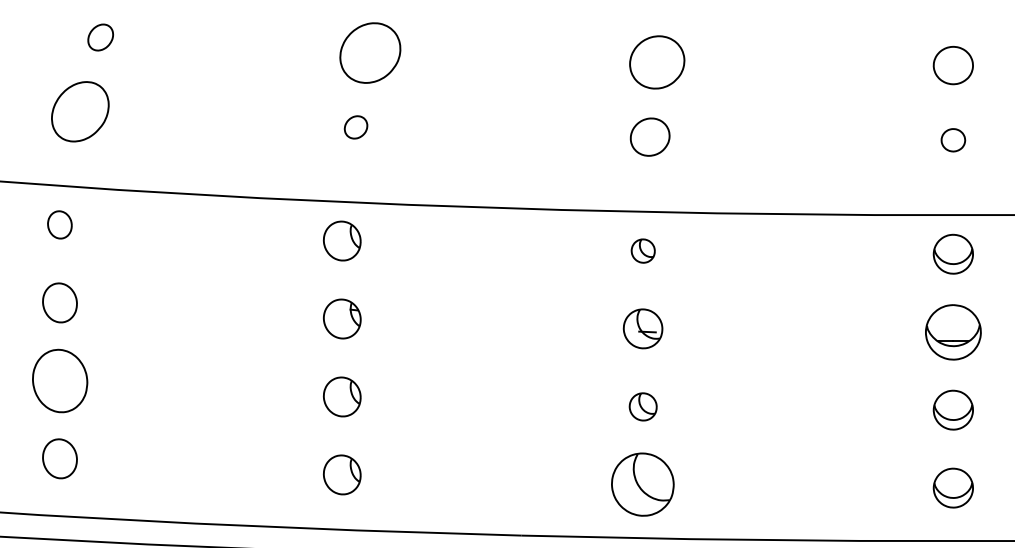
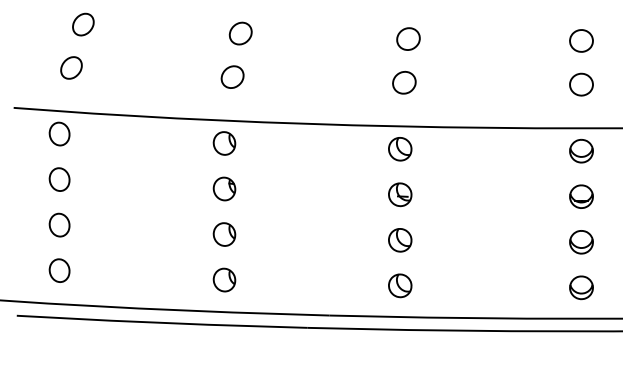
part: (100, 37) -> (83, 24), size x1.43
part: (369, 52) -> (240, 33), size x0.62
part: (657, 61) -> (408, 38), size x0.71
part: (80, 110) -> (71, 67), size x0.62
part: (355, 126) -> (232, 76), size x1.67
part: (953, 140) -> (581, 84), size x1.67
part: (59, 223) -> (59, 133), size x1.43
part: (643, 251) -> (400, 149), size x1.67
part: (953, 331) -> (581, 196), size x0.71
part: (59, 379) -> (59, 224), size x0.62
part: (643, 407) -> (400, 240), size x1.43
part: (643, 484) -> (400, 285), size x0.62

